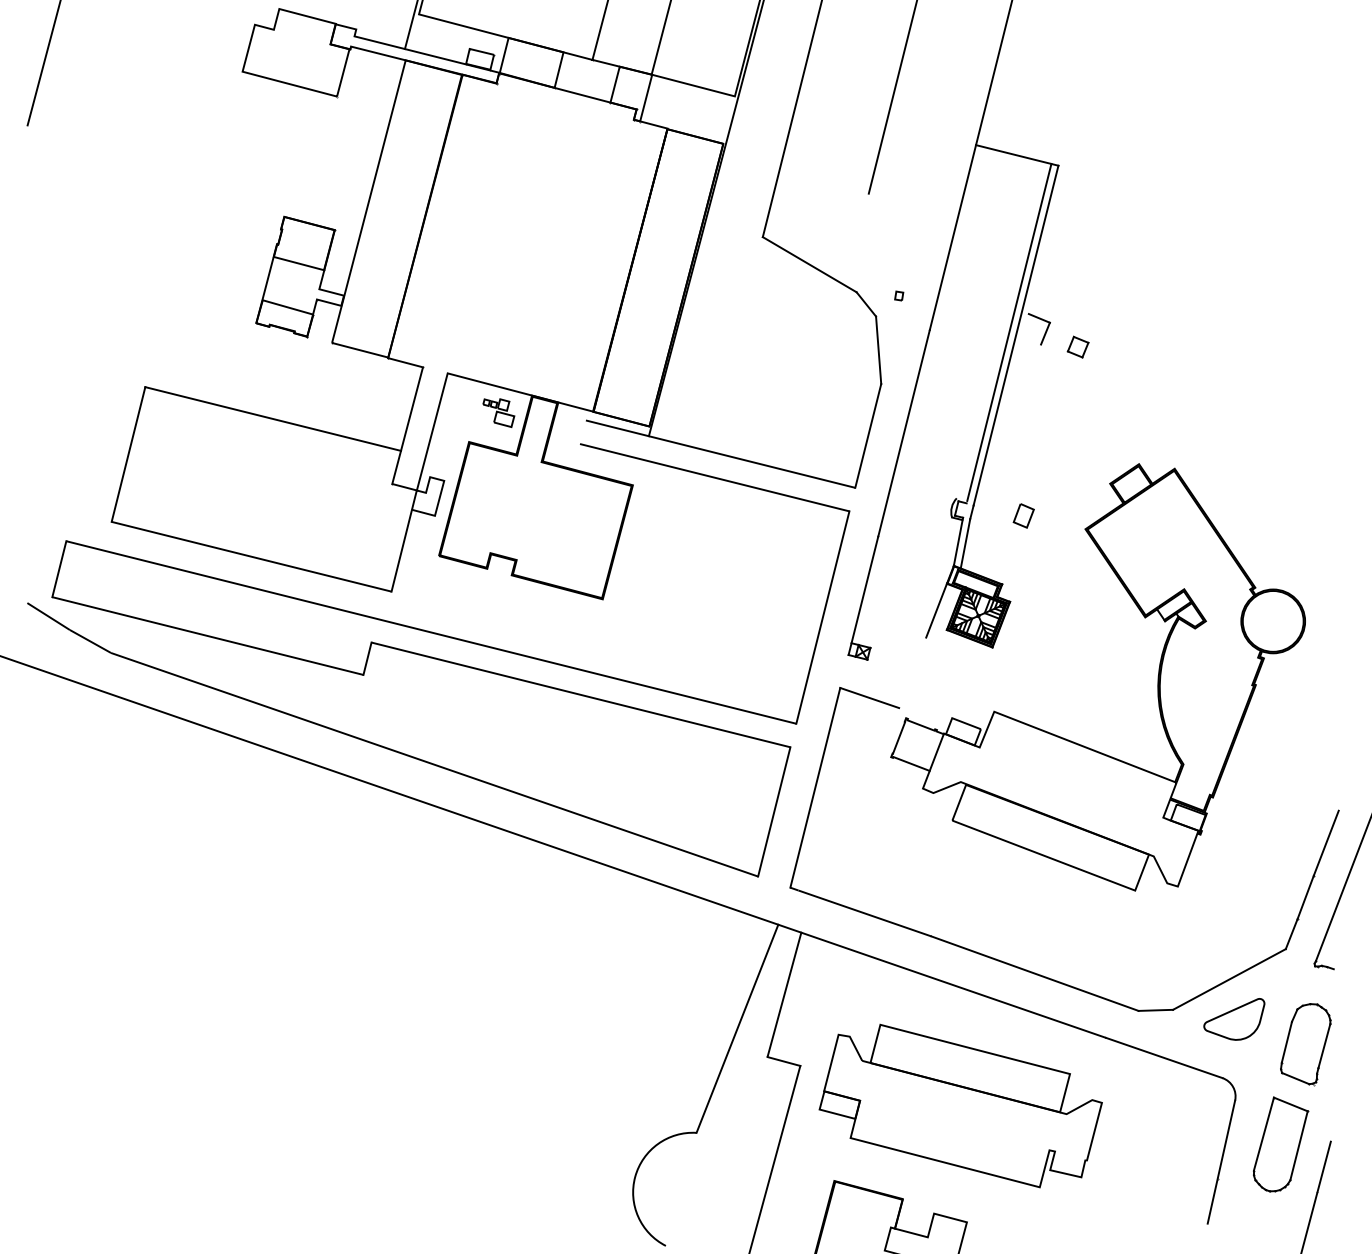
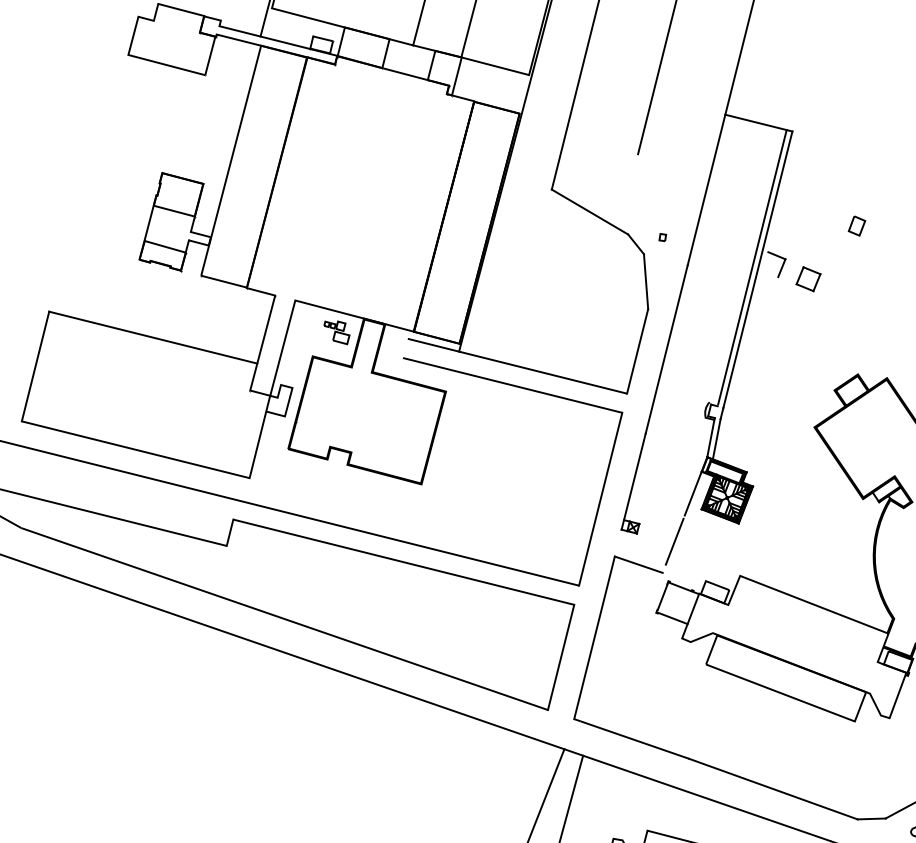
part: (1077, 346) -> (807, 278), size x1.43
part: (1023, 515) -> (856, 225), moved
line: (913, 669) -> (674, 541), added

